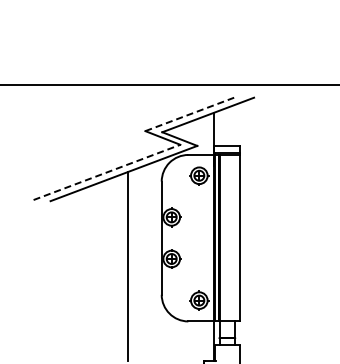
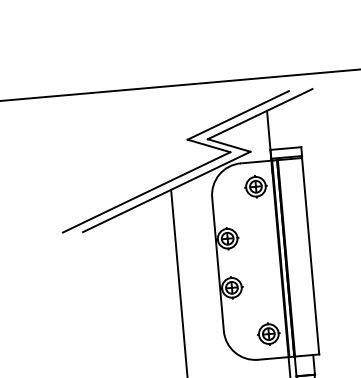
line: (190, 114) -> (239, 115), dashed -> solid
line: (107, 172) -> (147, 192), dashed -> solid

